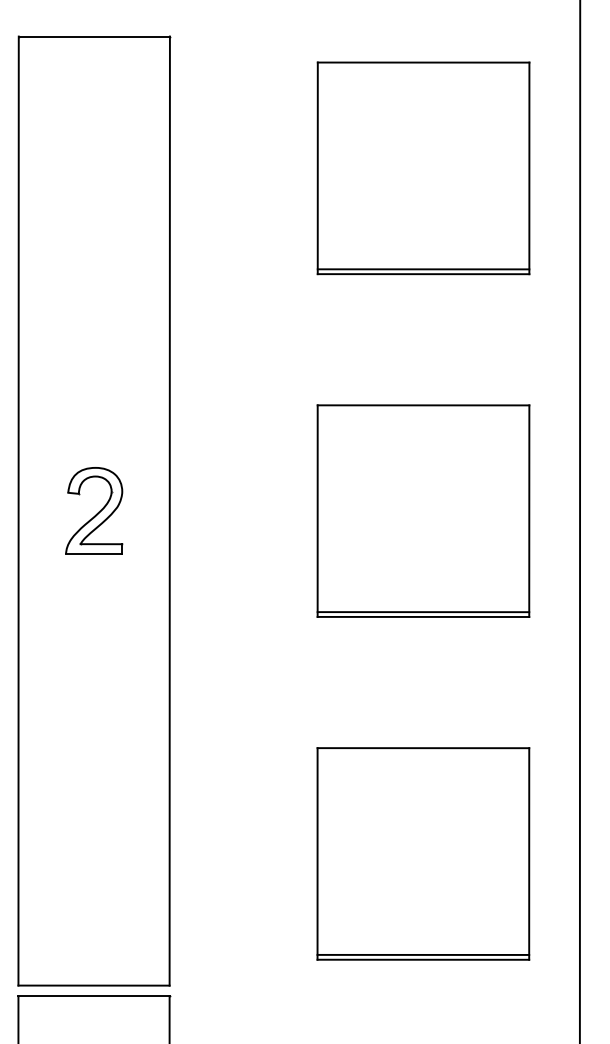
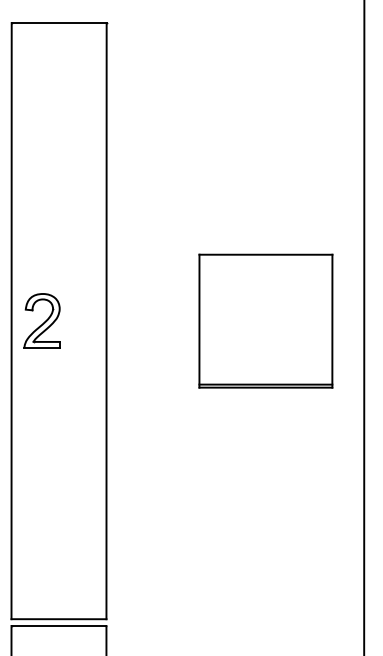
part: (422, 167) -> (265, 105), removed
part: (93, 510) -> (41, 320), moved
part: (422, 853) -> (265, 536), removed

